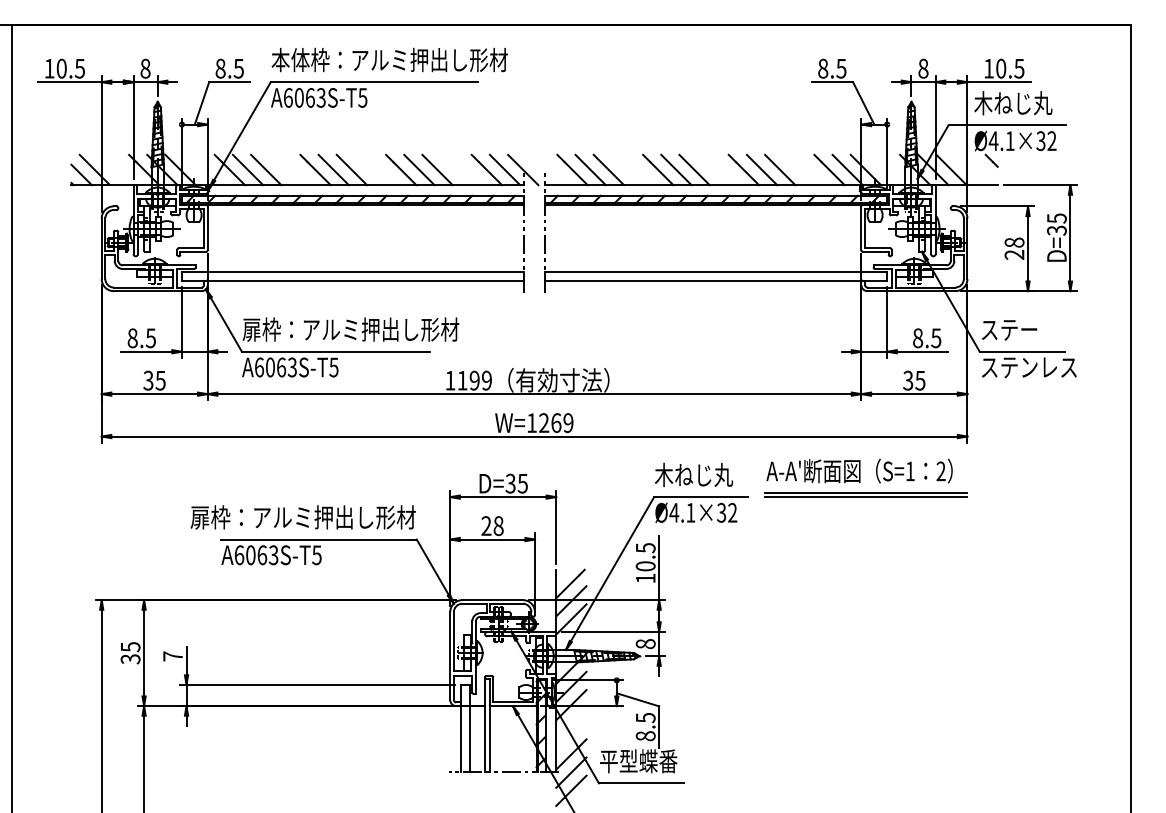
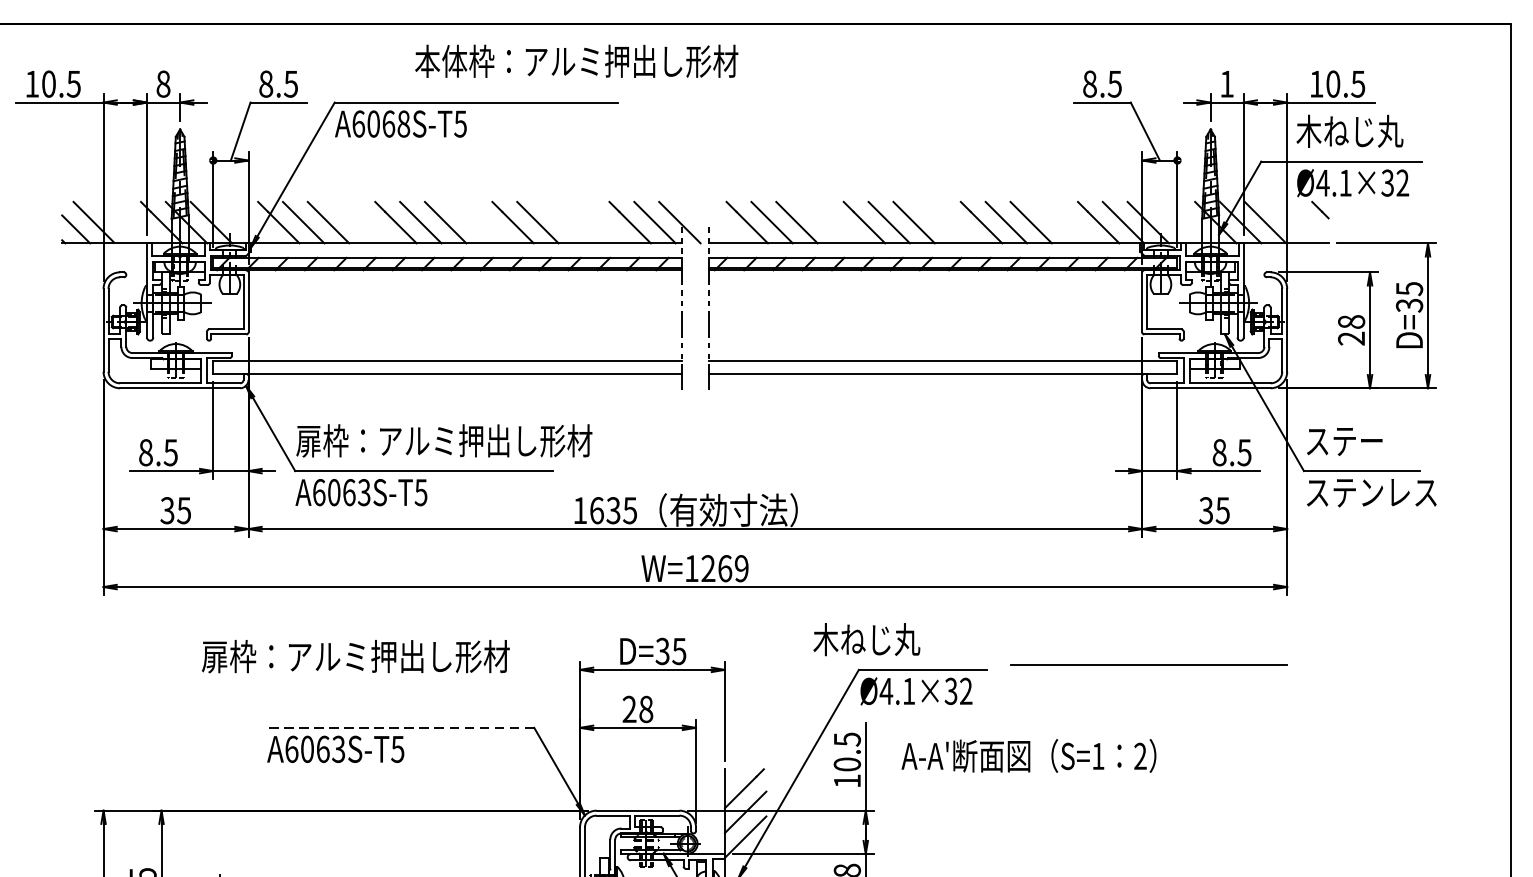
text: (389, 59) -> (576, 60), moved
text: (923, 68) -> (1227, 83), 8 -> 1
text: (320, 97) -> (402, 123), A6063S-T5 -> A6068S-T5
line: (437, 169) -> (562, 221), removed
text: (474, 380) -> (613, 510), 1199 -> 1635
text: (859, 470) -> (1028, 755), moved
text: (694, 474) -> (867, 638), moved
line: (866, 497) -> (1149, 670), removed
text: (302, 517) -> (354, 656), moved
line: (318, 539) -> (399, 727), solid -> dashed

